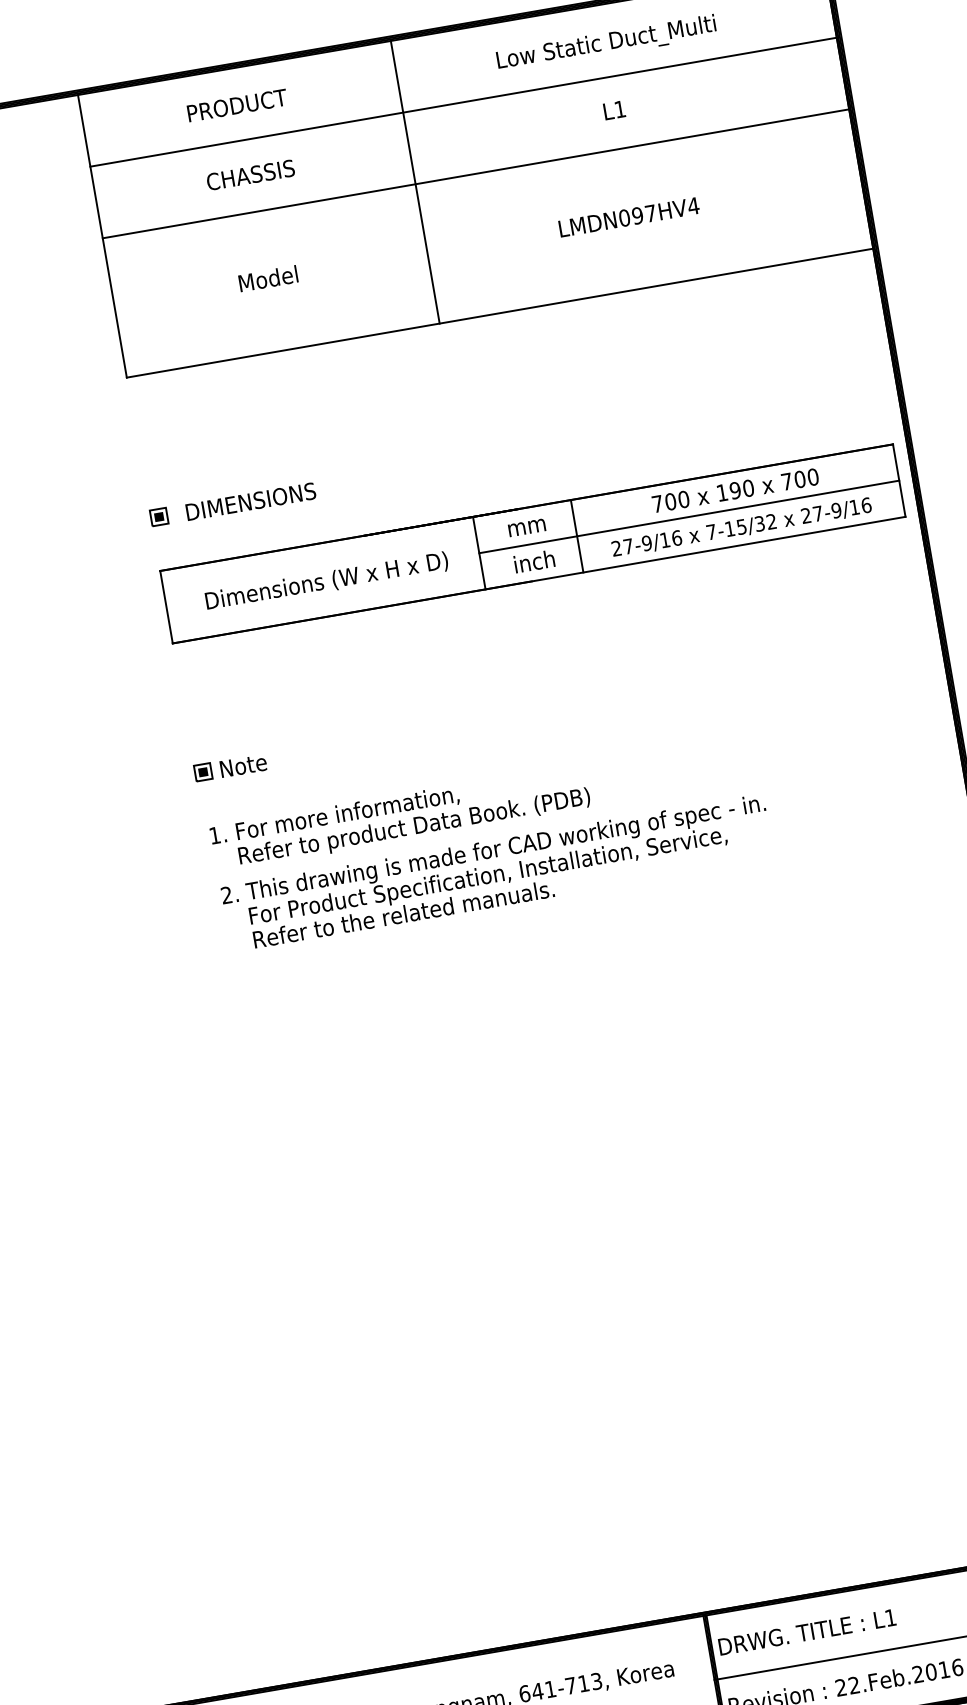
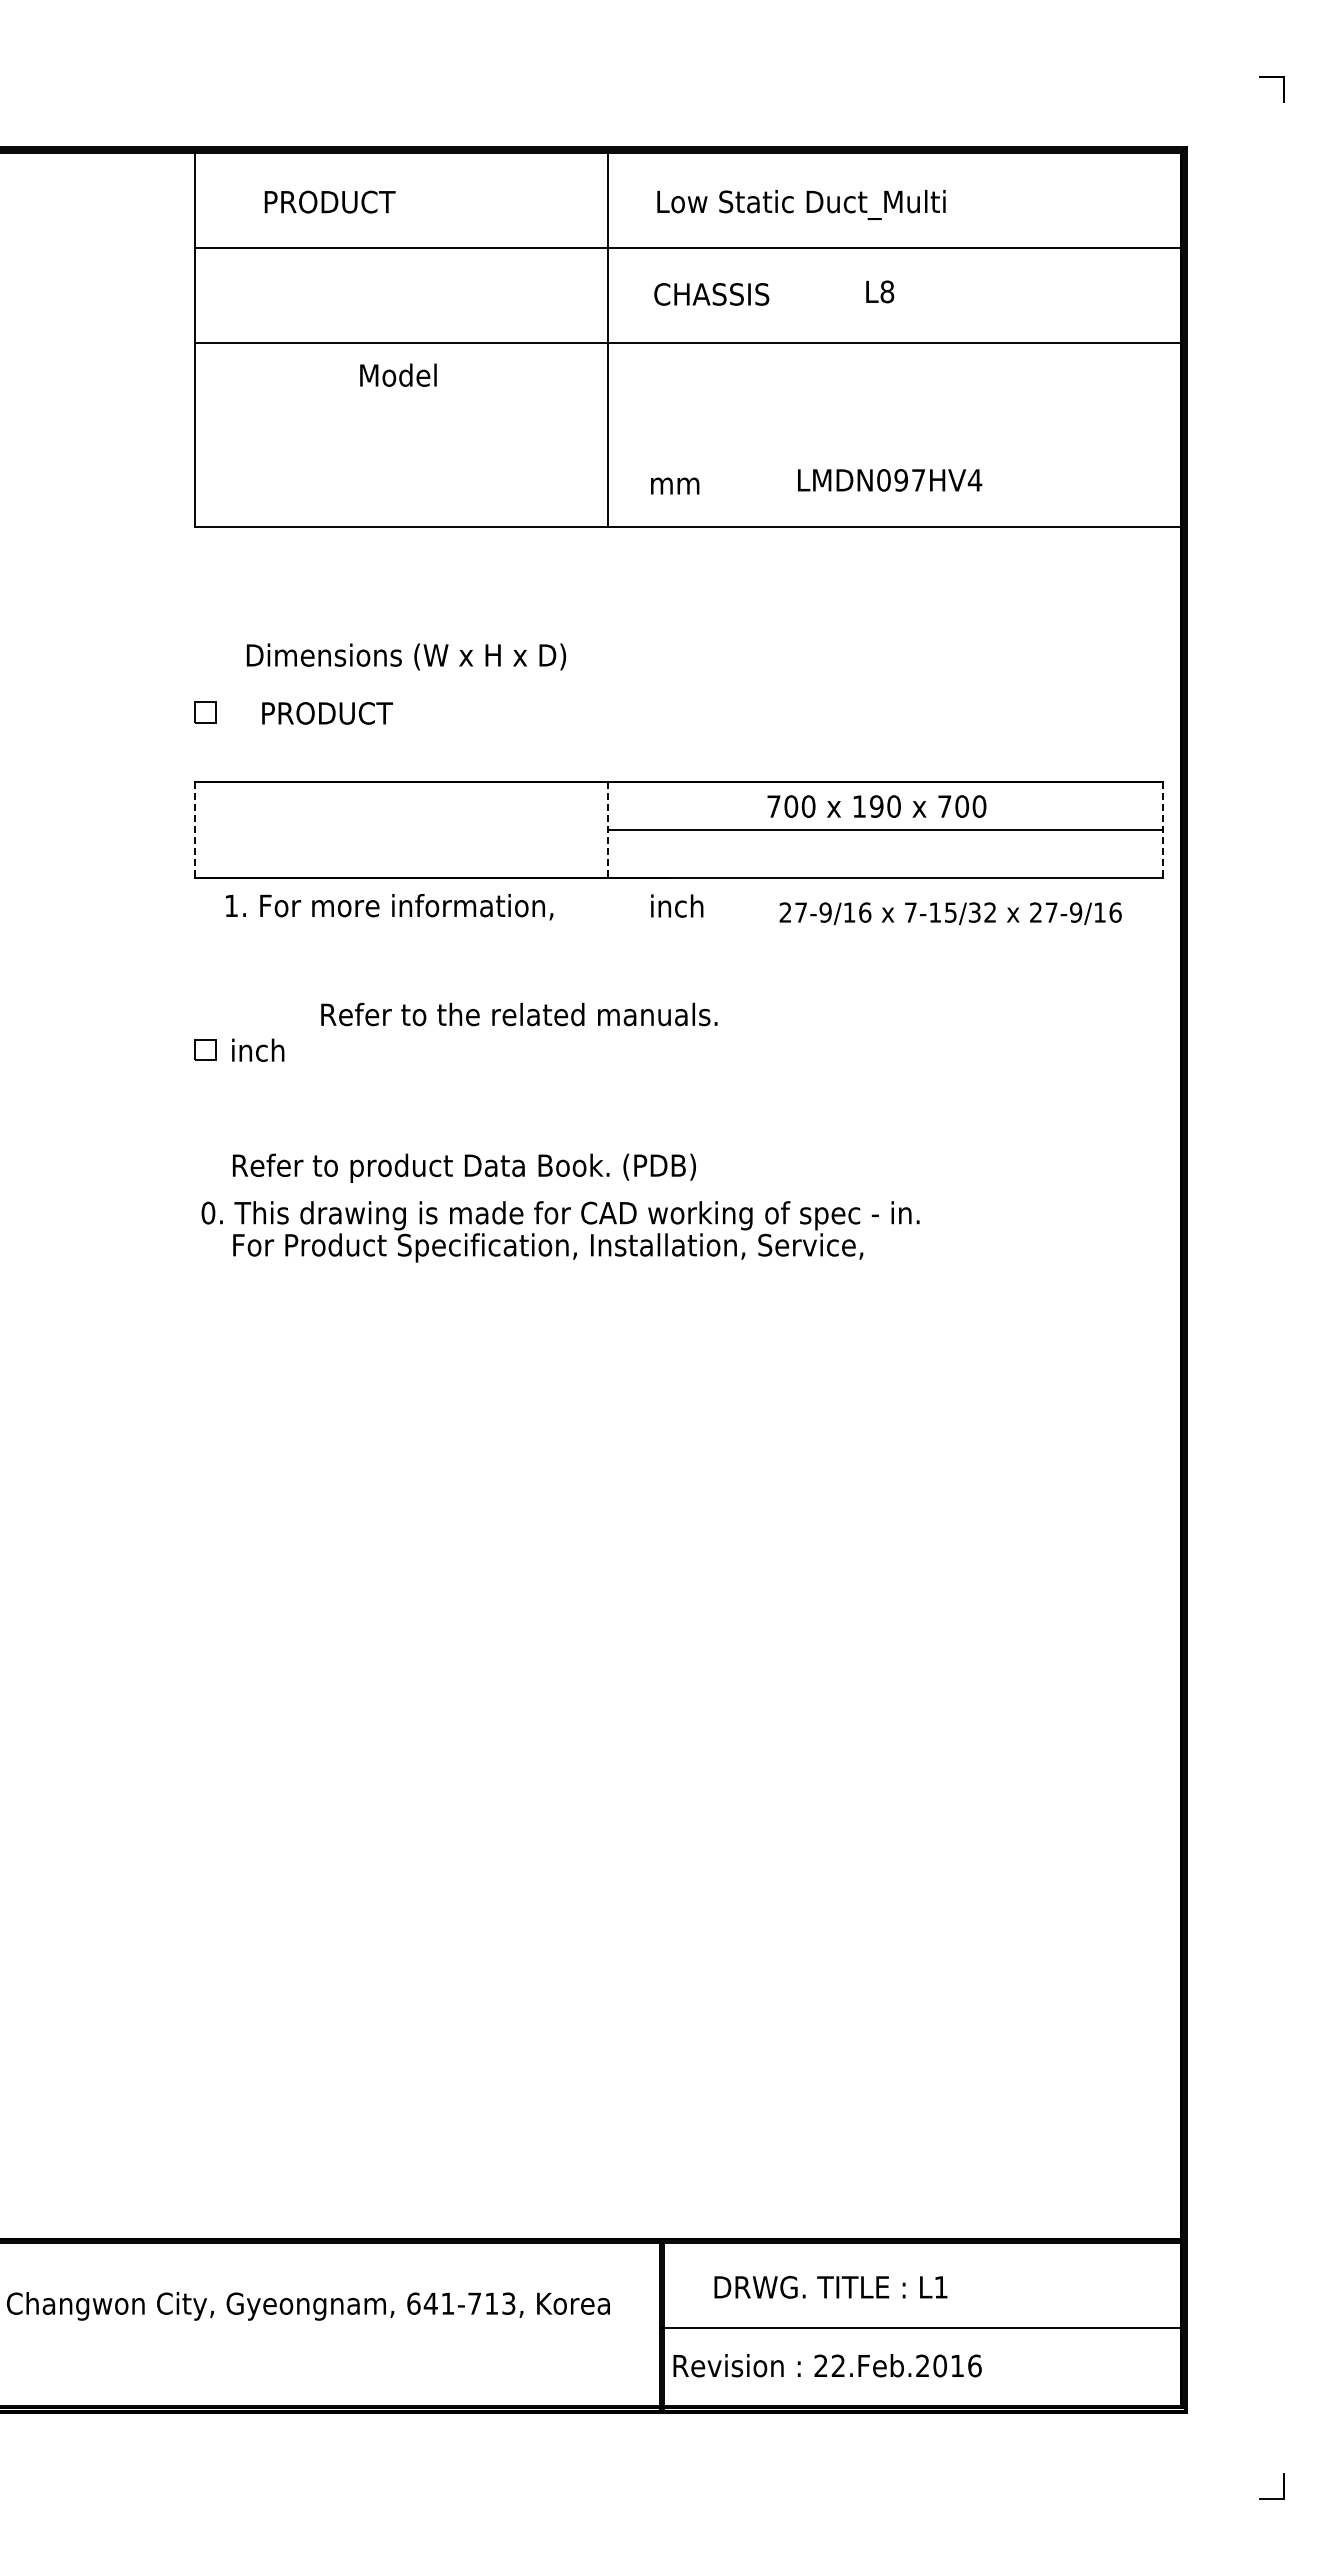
text: (606, 43) -> (801, 204), moved
text: (236, 105) -> (329, 201), moved
text: (620, 109) -> (887, 291), L1 -> L8
text: (250, 175) -> (711, 294), moved
text: (629, 217) -> (890, 480), moved
text: (268, 278) -> (398, 374), moved
line: (899, 480) -> (1163, 830), solid -> dashed
text: (735, 490) -> (876, 806), moved
text: (250, 501) -> (326, 713), DIMENSIONS -> PRODUCT
fill: (159, 516) -> (205, 712), removed
text: (527, 527) -> (675, 485), moved
text: (741, 527) -> (950, 913), moved
line: (577, 535) -> (737, 829), removed
line: (479, 553) -> (608, 830), solid -> dashed
text: (534, 561) -> (677, 905), moved
text: (326, 581) -> (406, 656), moved
line: (166, 607) -> (194, 830), solid -> dashed
text: (243, 764) -> (258, 1049), Note -> inch
fill: (203, 771) -> (205, 1049), removed
text: (334, 816) -> (389, 907), moved
text: (226, 894) -> (208, 1212), 2. -> 0.
text: (403, 914) -> (519, 1014), moved
text: (806, 1632) -> (830, 2287), moved

